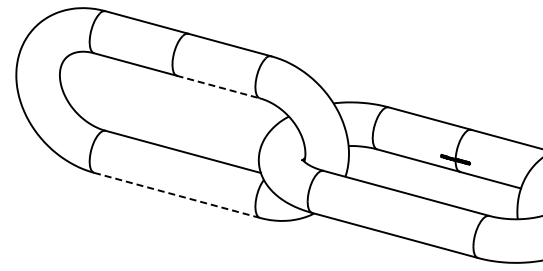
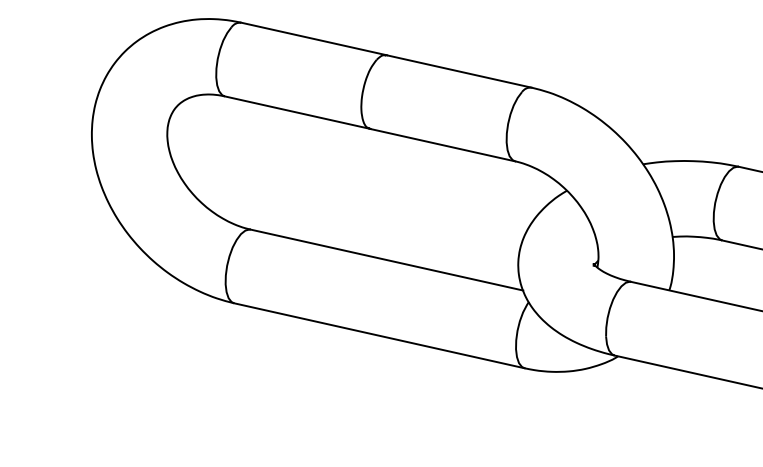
line: (218, 87) -> (442, 145), dashed -> solid
line: (176, 195) -> (378, 336), dashed -> solid

